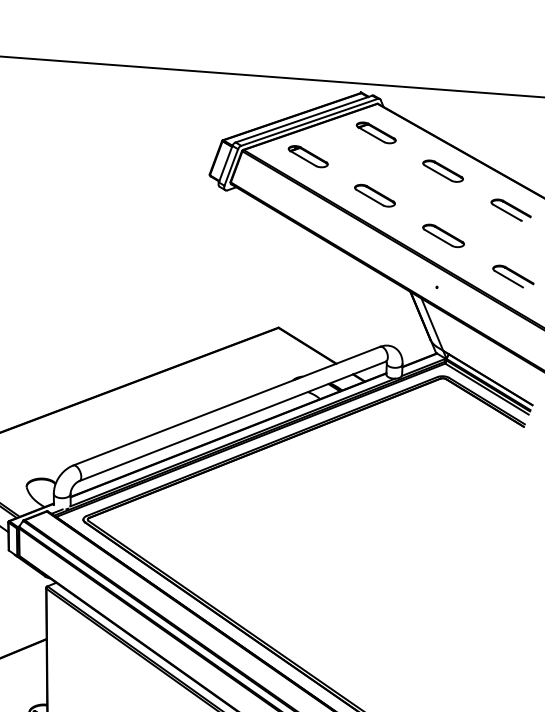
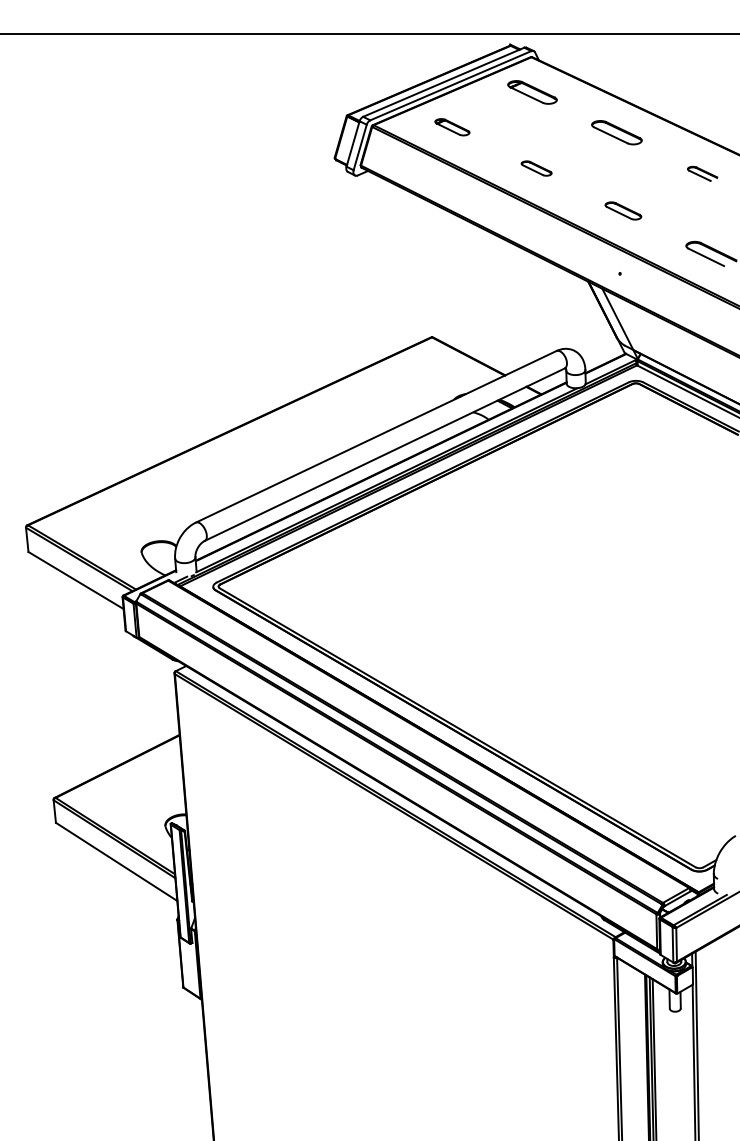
part: (308, 155) -> (452, 126), size x0.7
part: (374, 195) -> (536, 168), size x0.6
part: (510, 210) -> (702, 173), size x0.6
part: (443, 235) -> (623, 210), size x0.7

